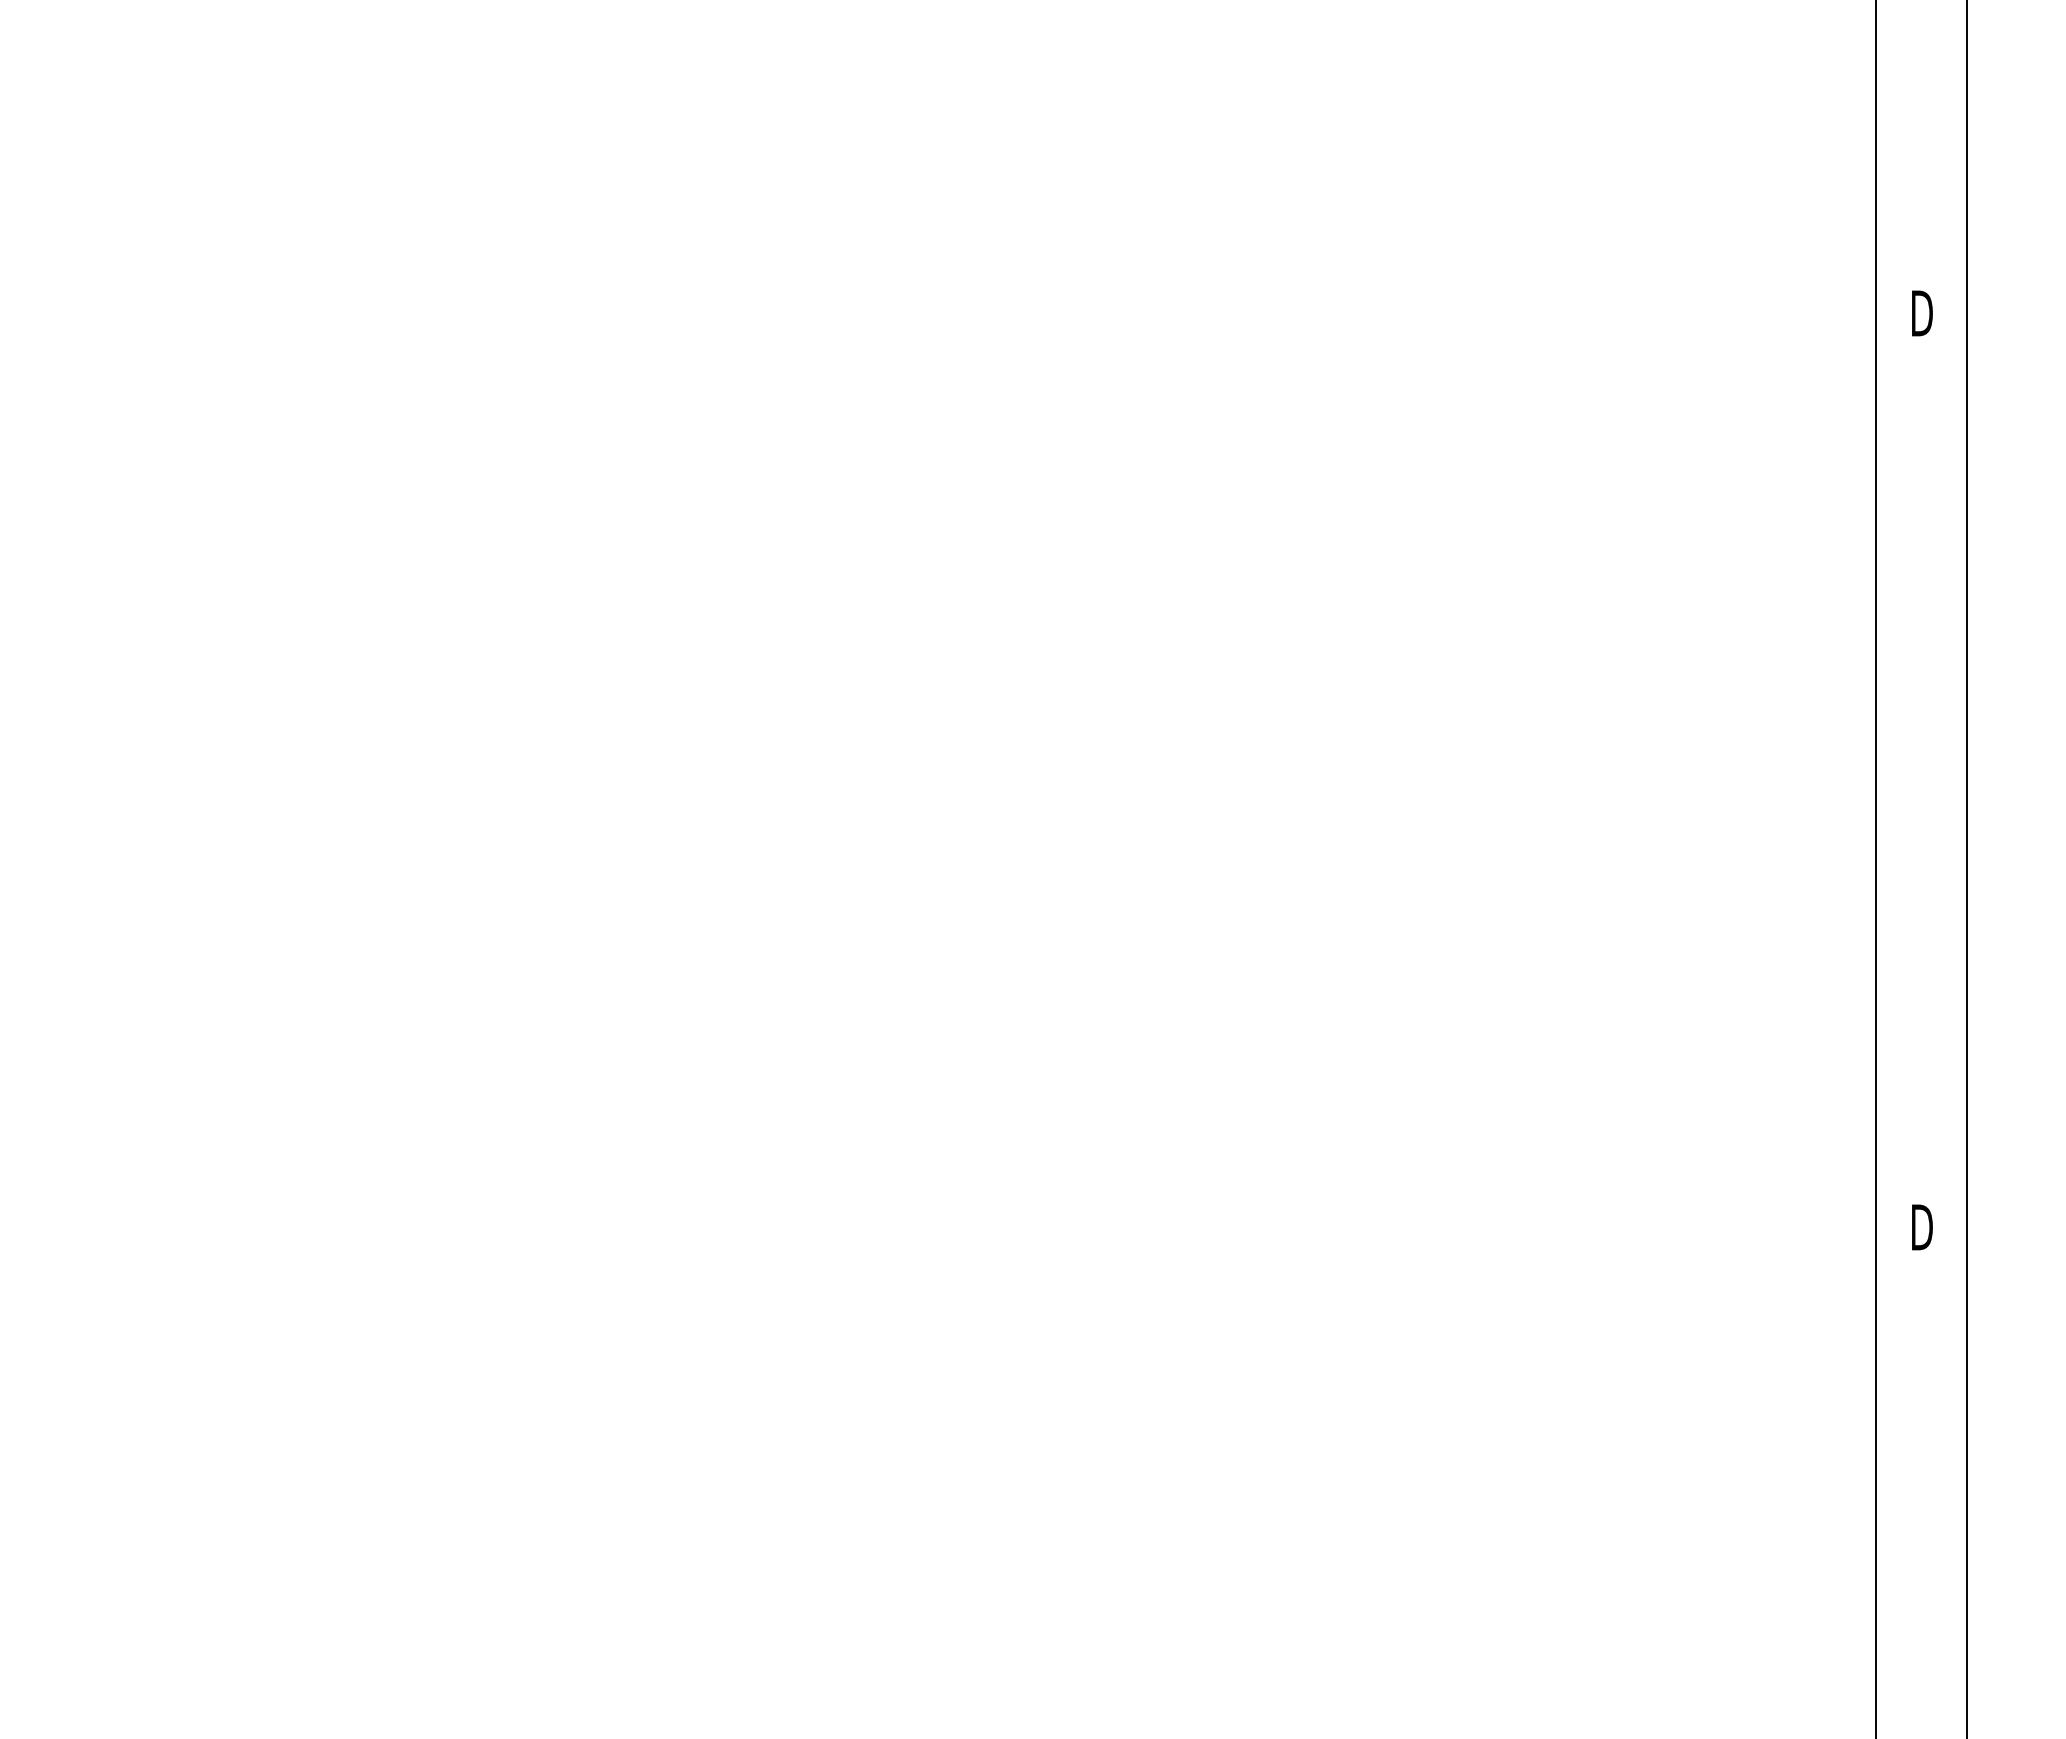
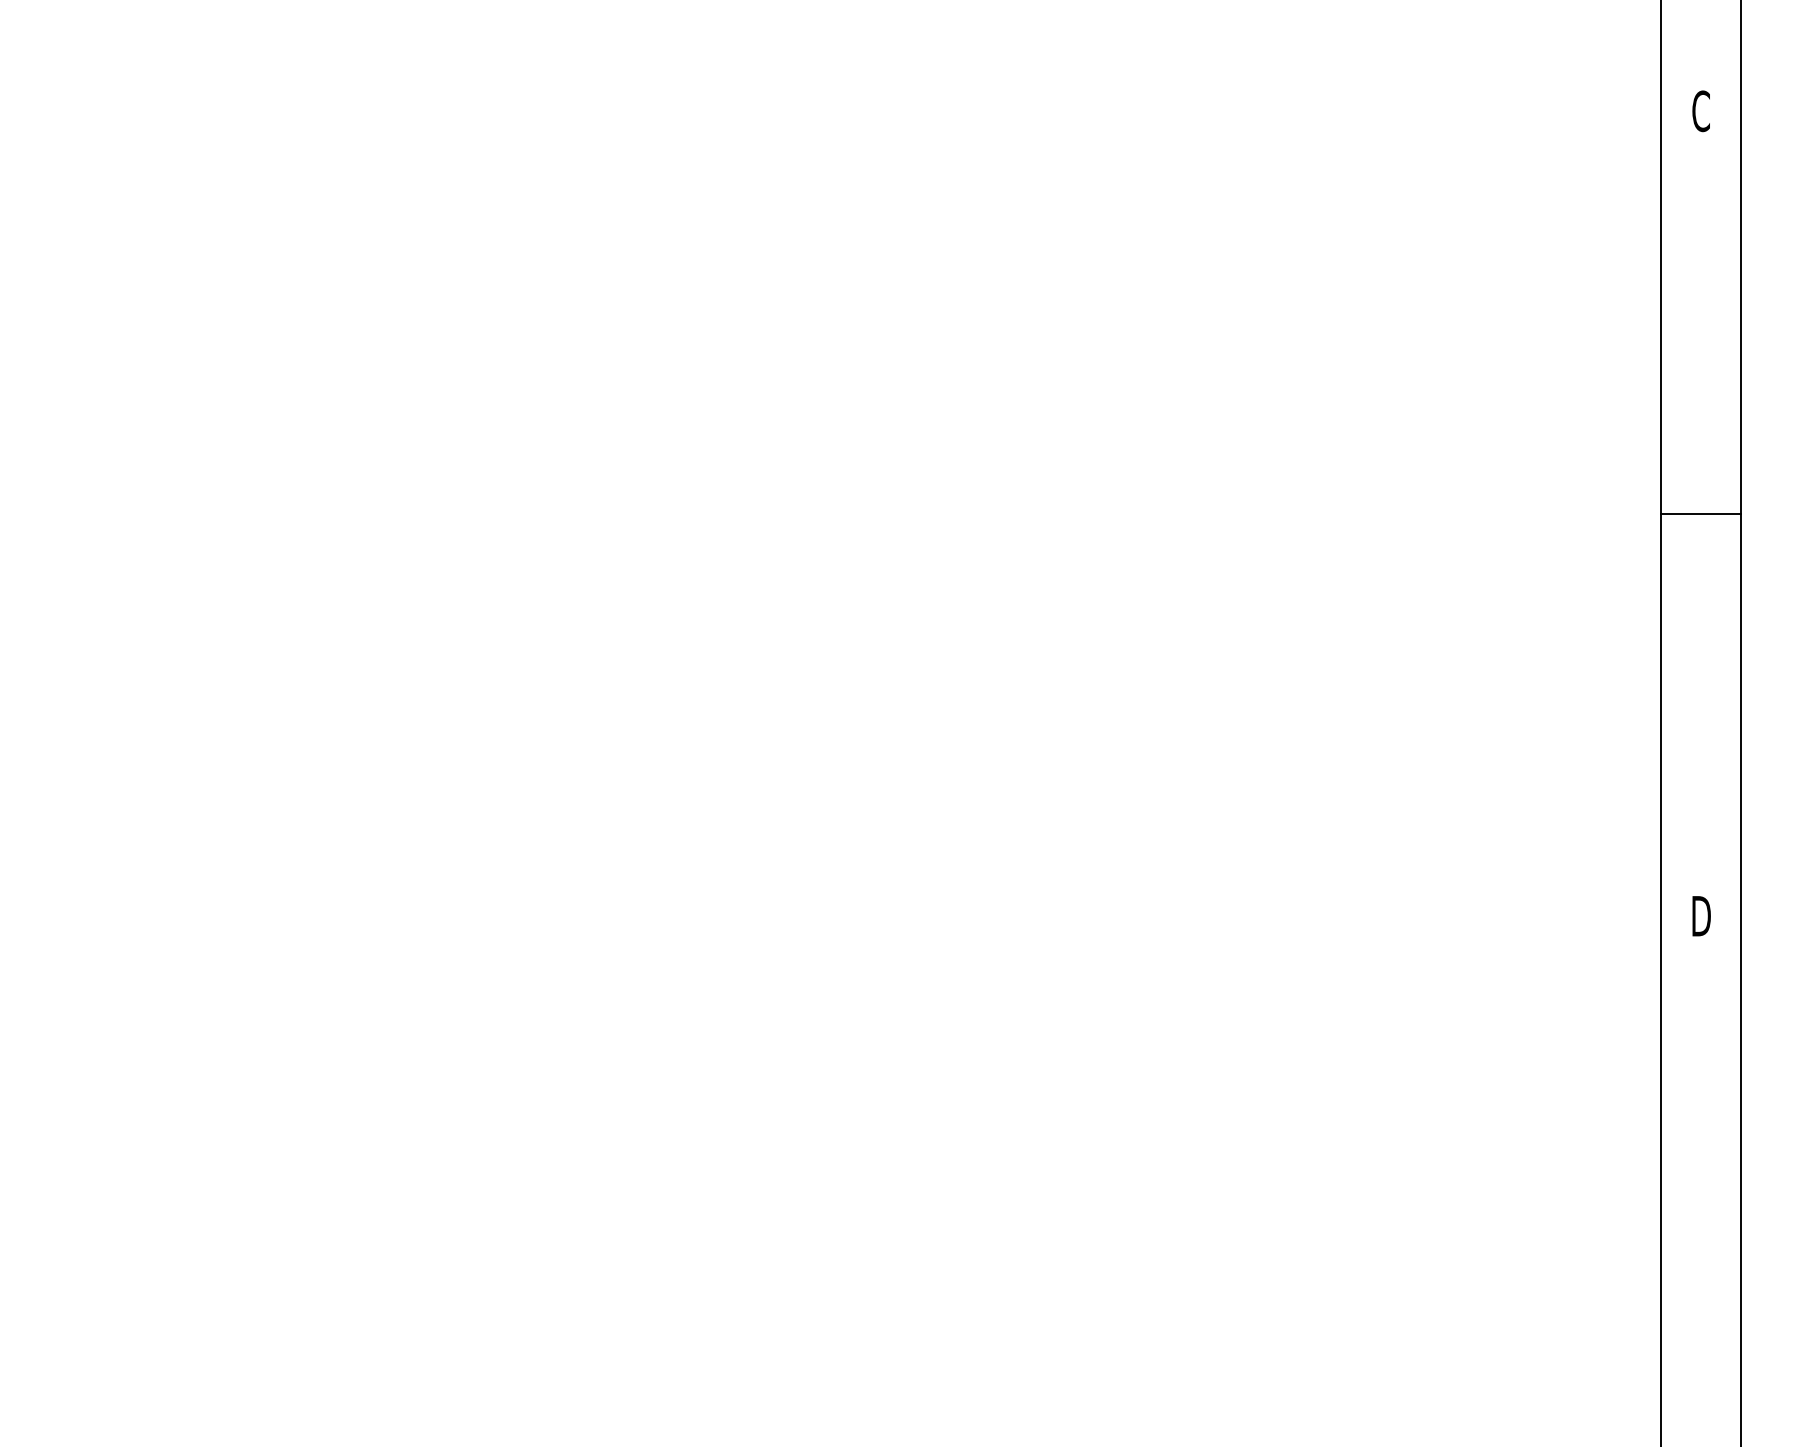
text: (1921, 313) -> (1700, 111), D -> C
line: (1921, 770) -> (1700, 513), added

